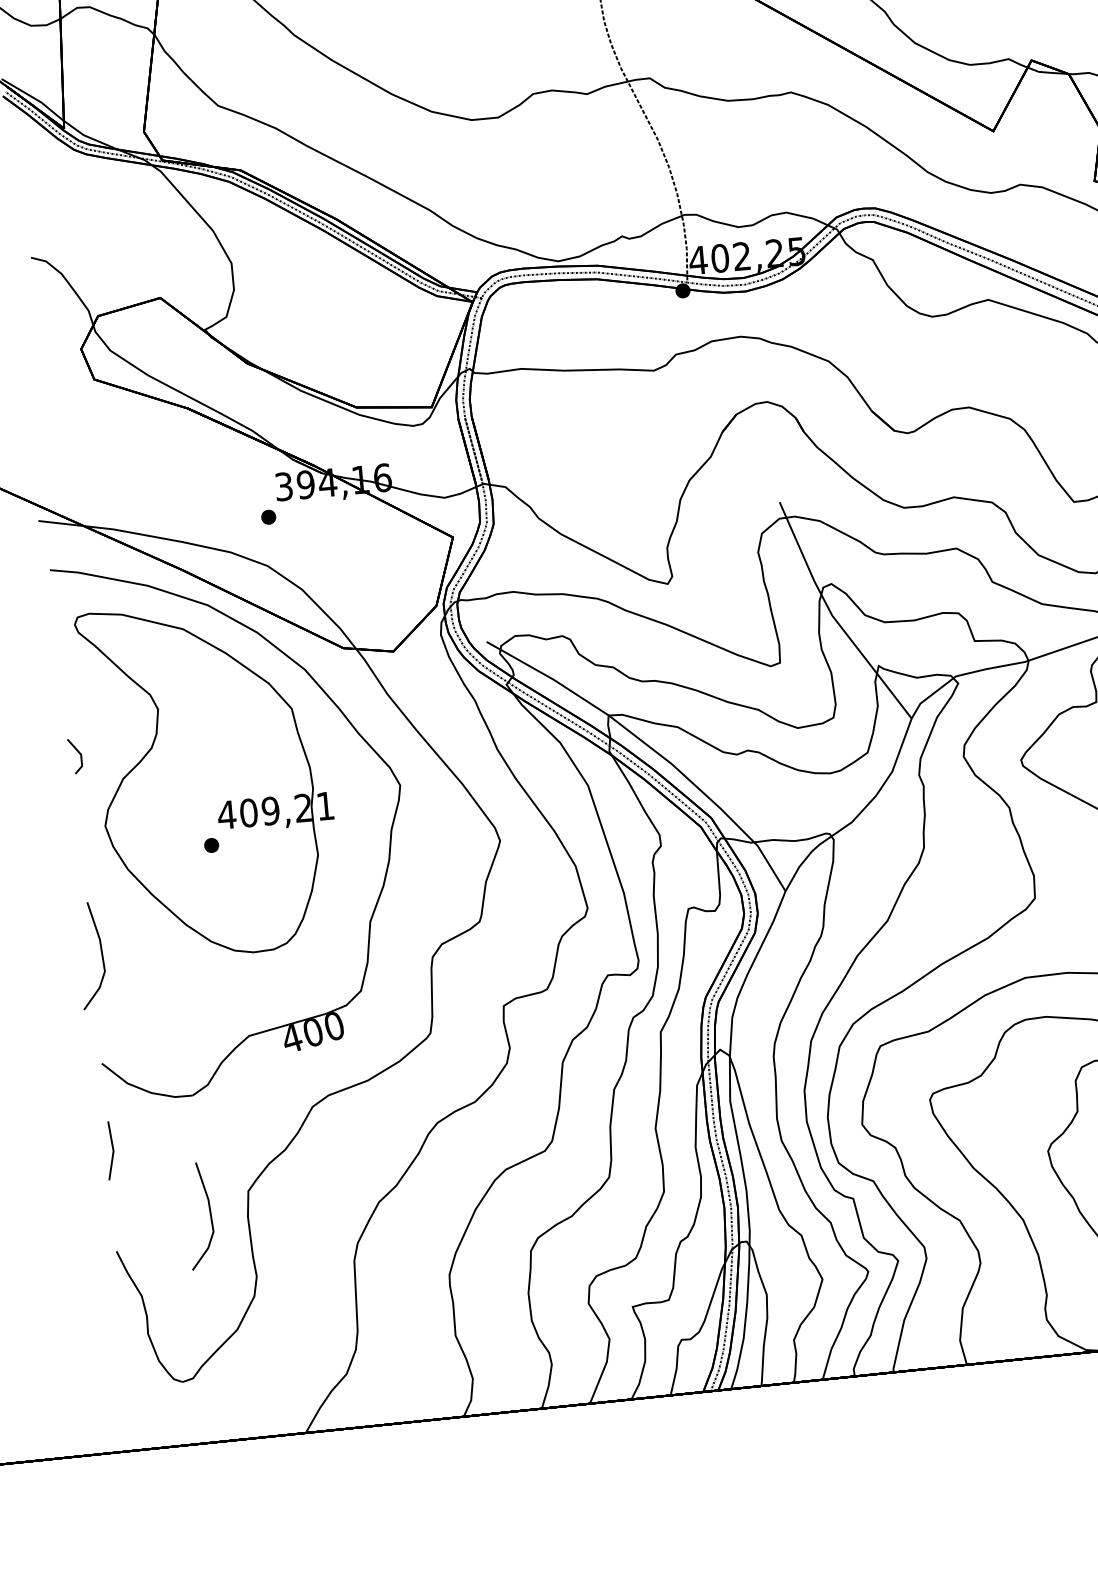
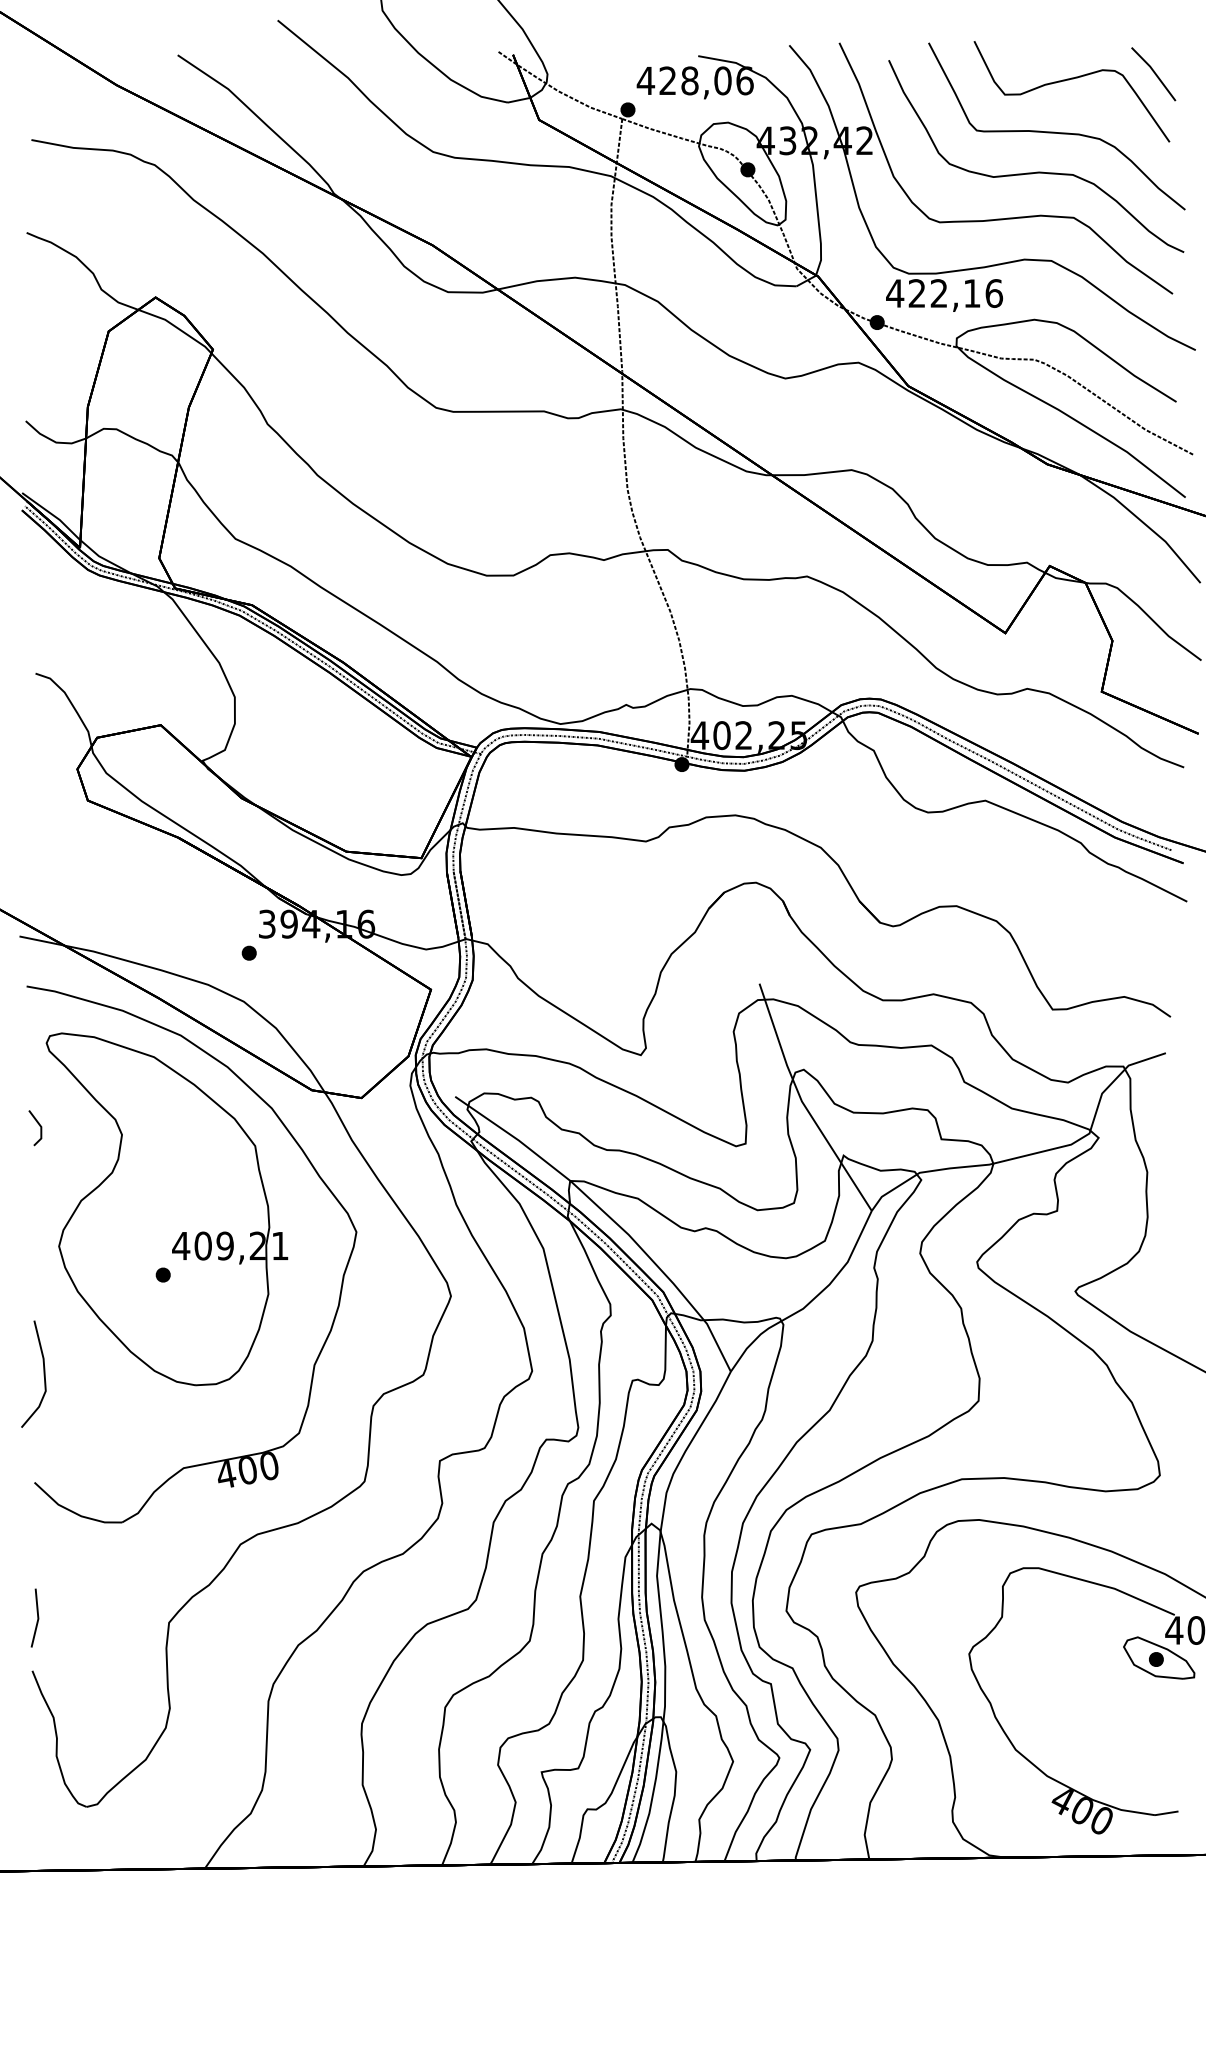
line: (79, 754) -> (39, 1126), moved
line: (112, 1149) -> (37, 1617), moved
line: (209, 1214) -> (128, 1642), removed

